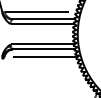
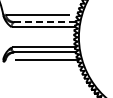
line: (43, 19) -> (44, 22), solid -> dashed

